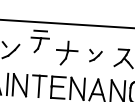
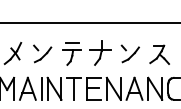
part: (39, 41) -> (71, 53), moved
part: (94, 55) -> (129, 53), size x1.43

